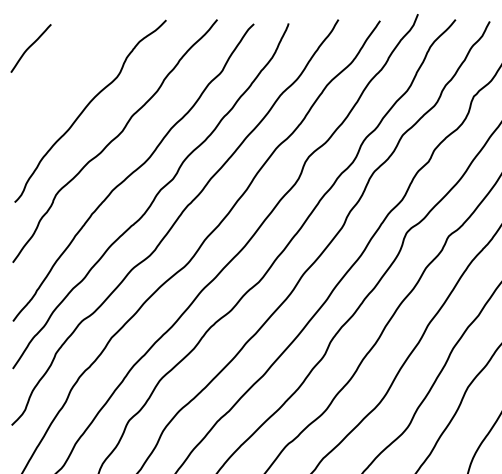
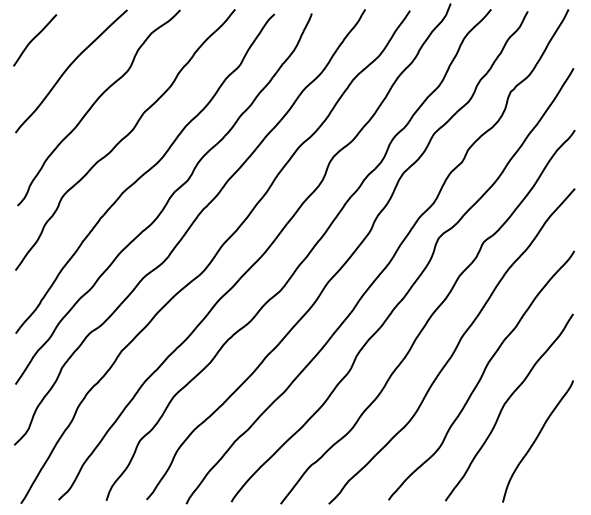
curve: (61, 76) -> (67, 70), added

